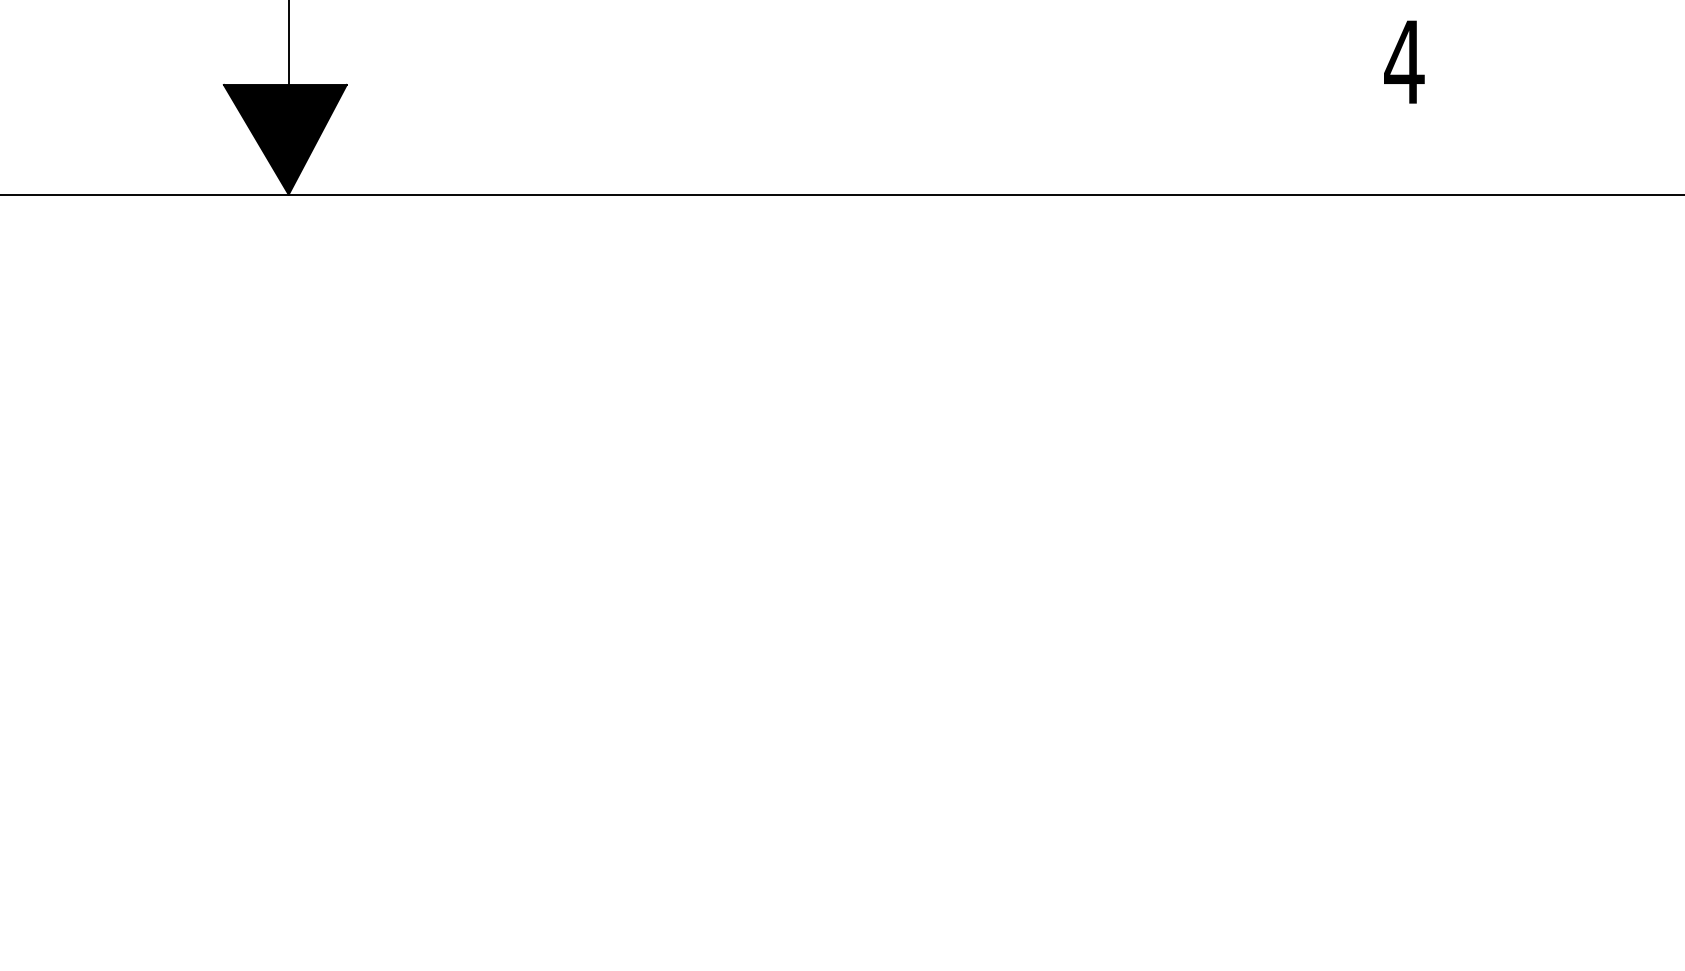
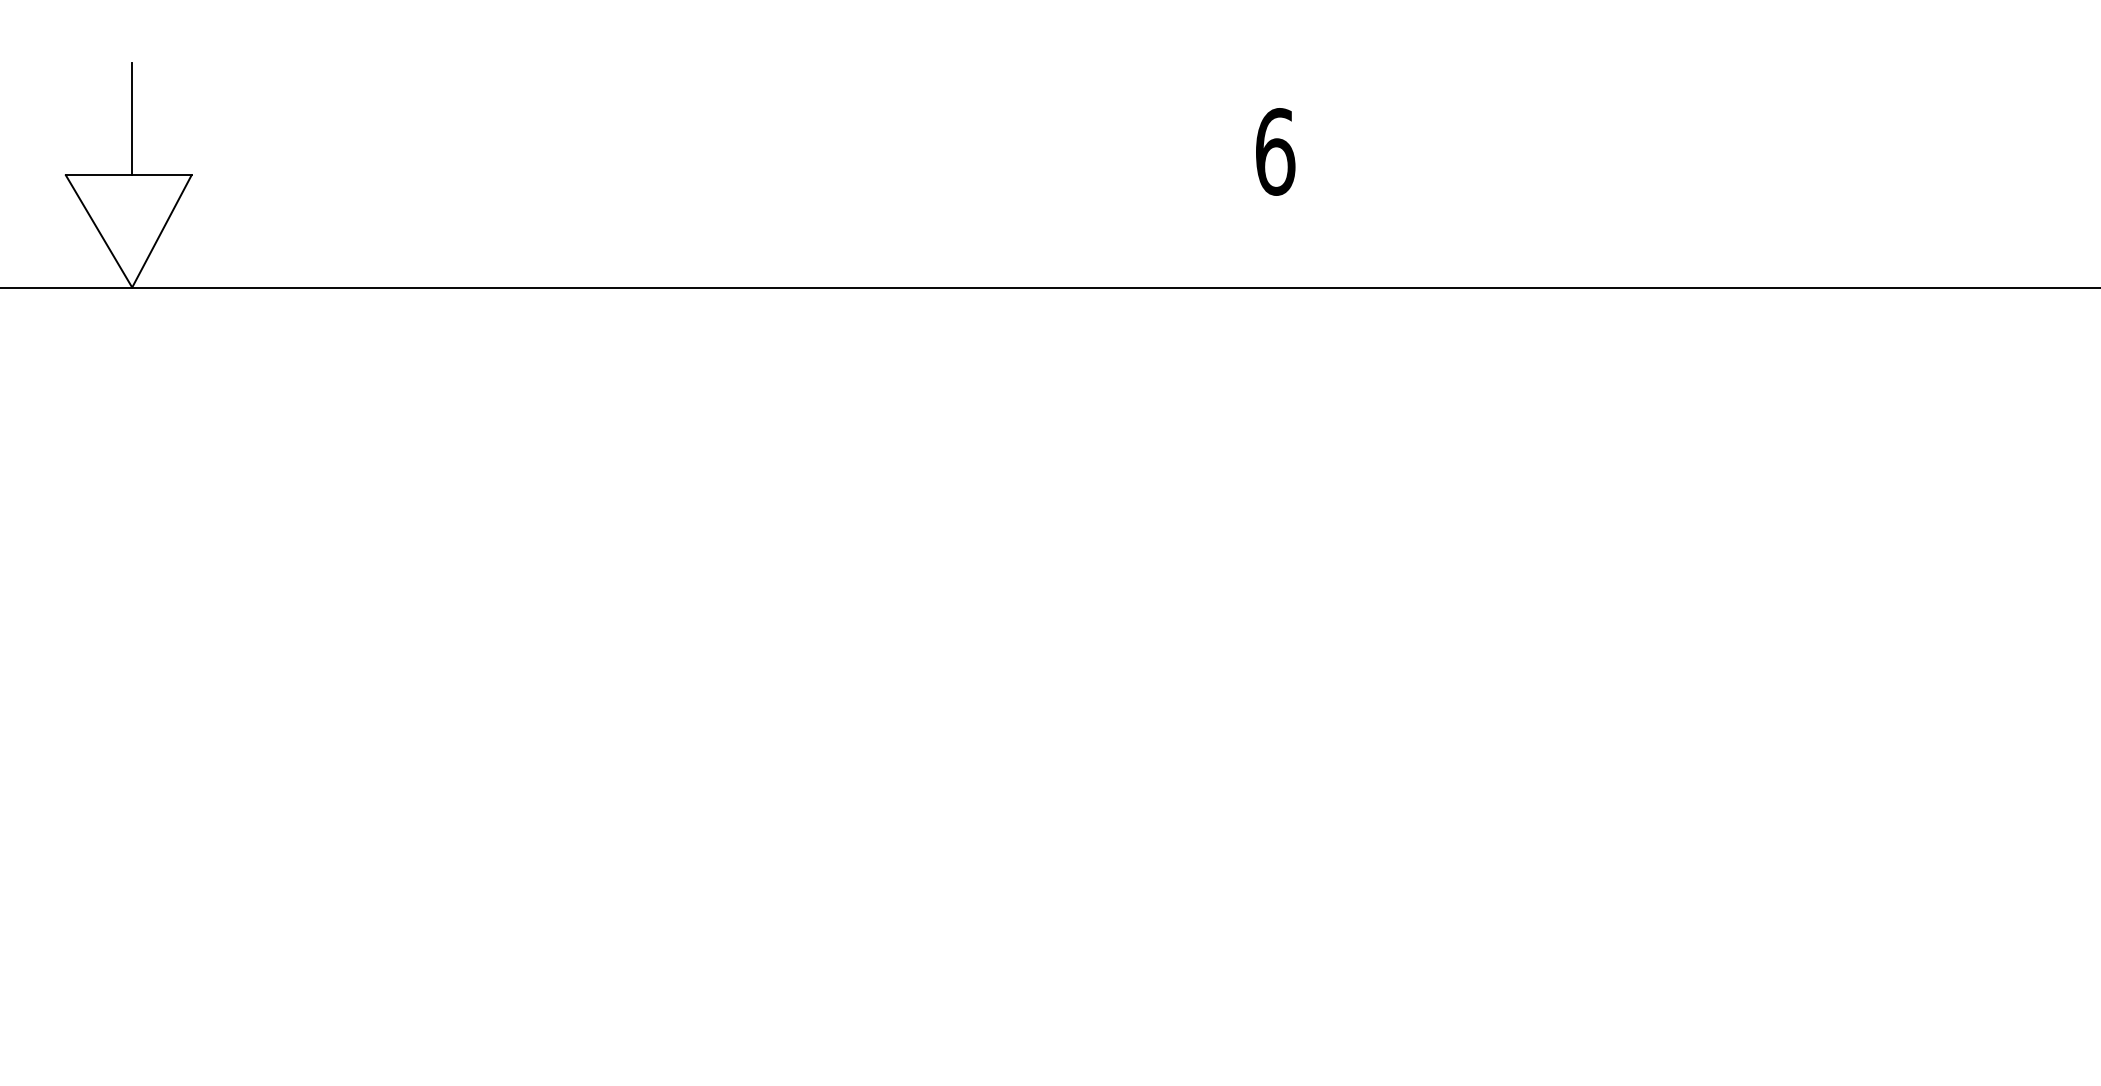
text: (1403, 61) -> (1274, 151), 4 -> 6
fill: (285, 139) -> (128, 231), removed

